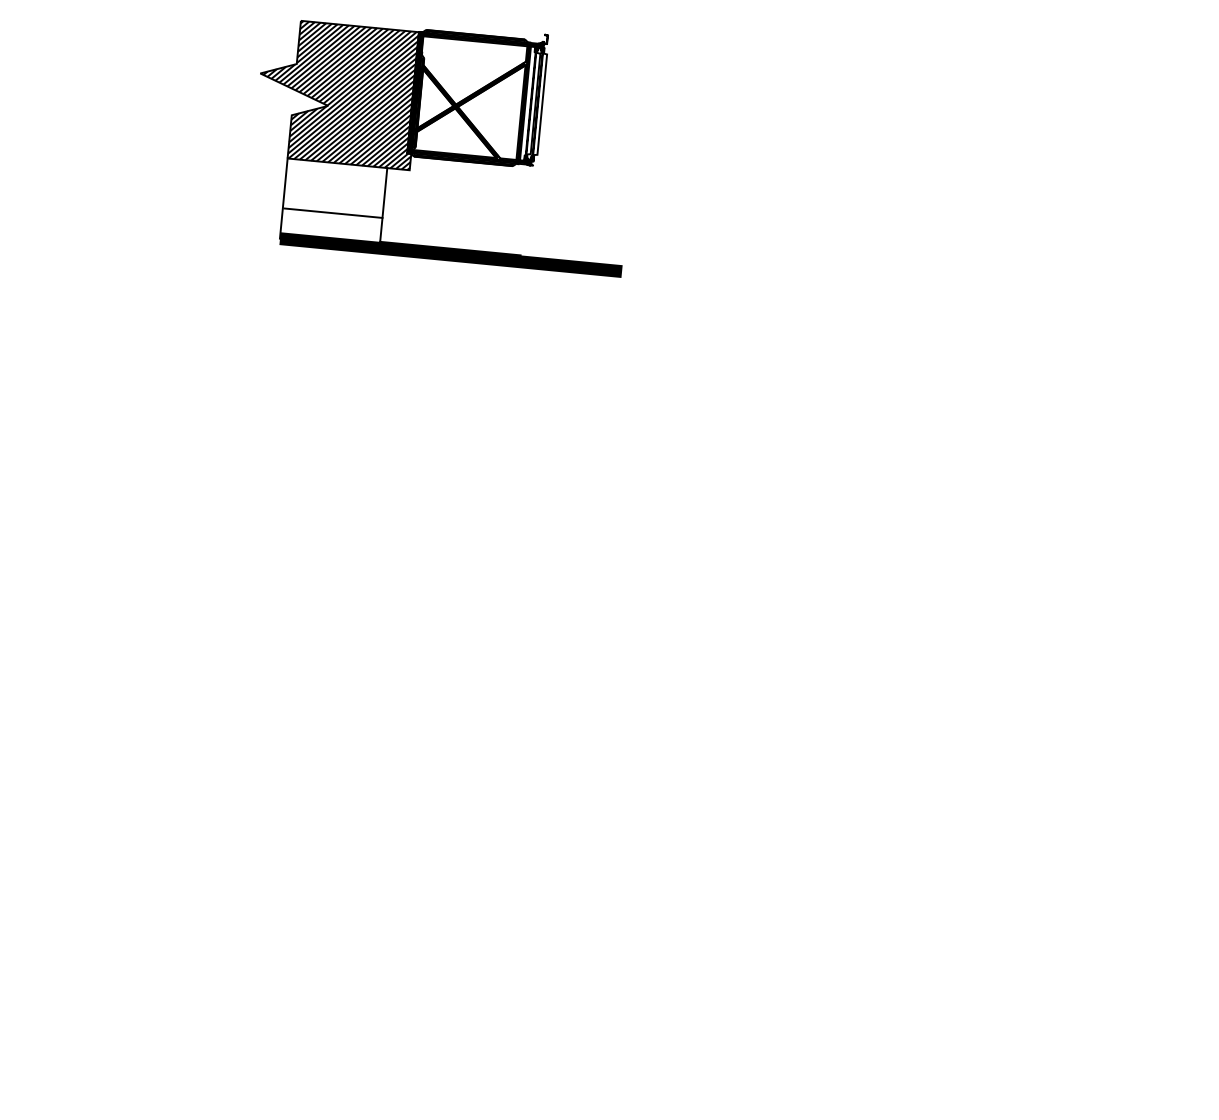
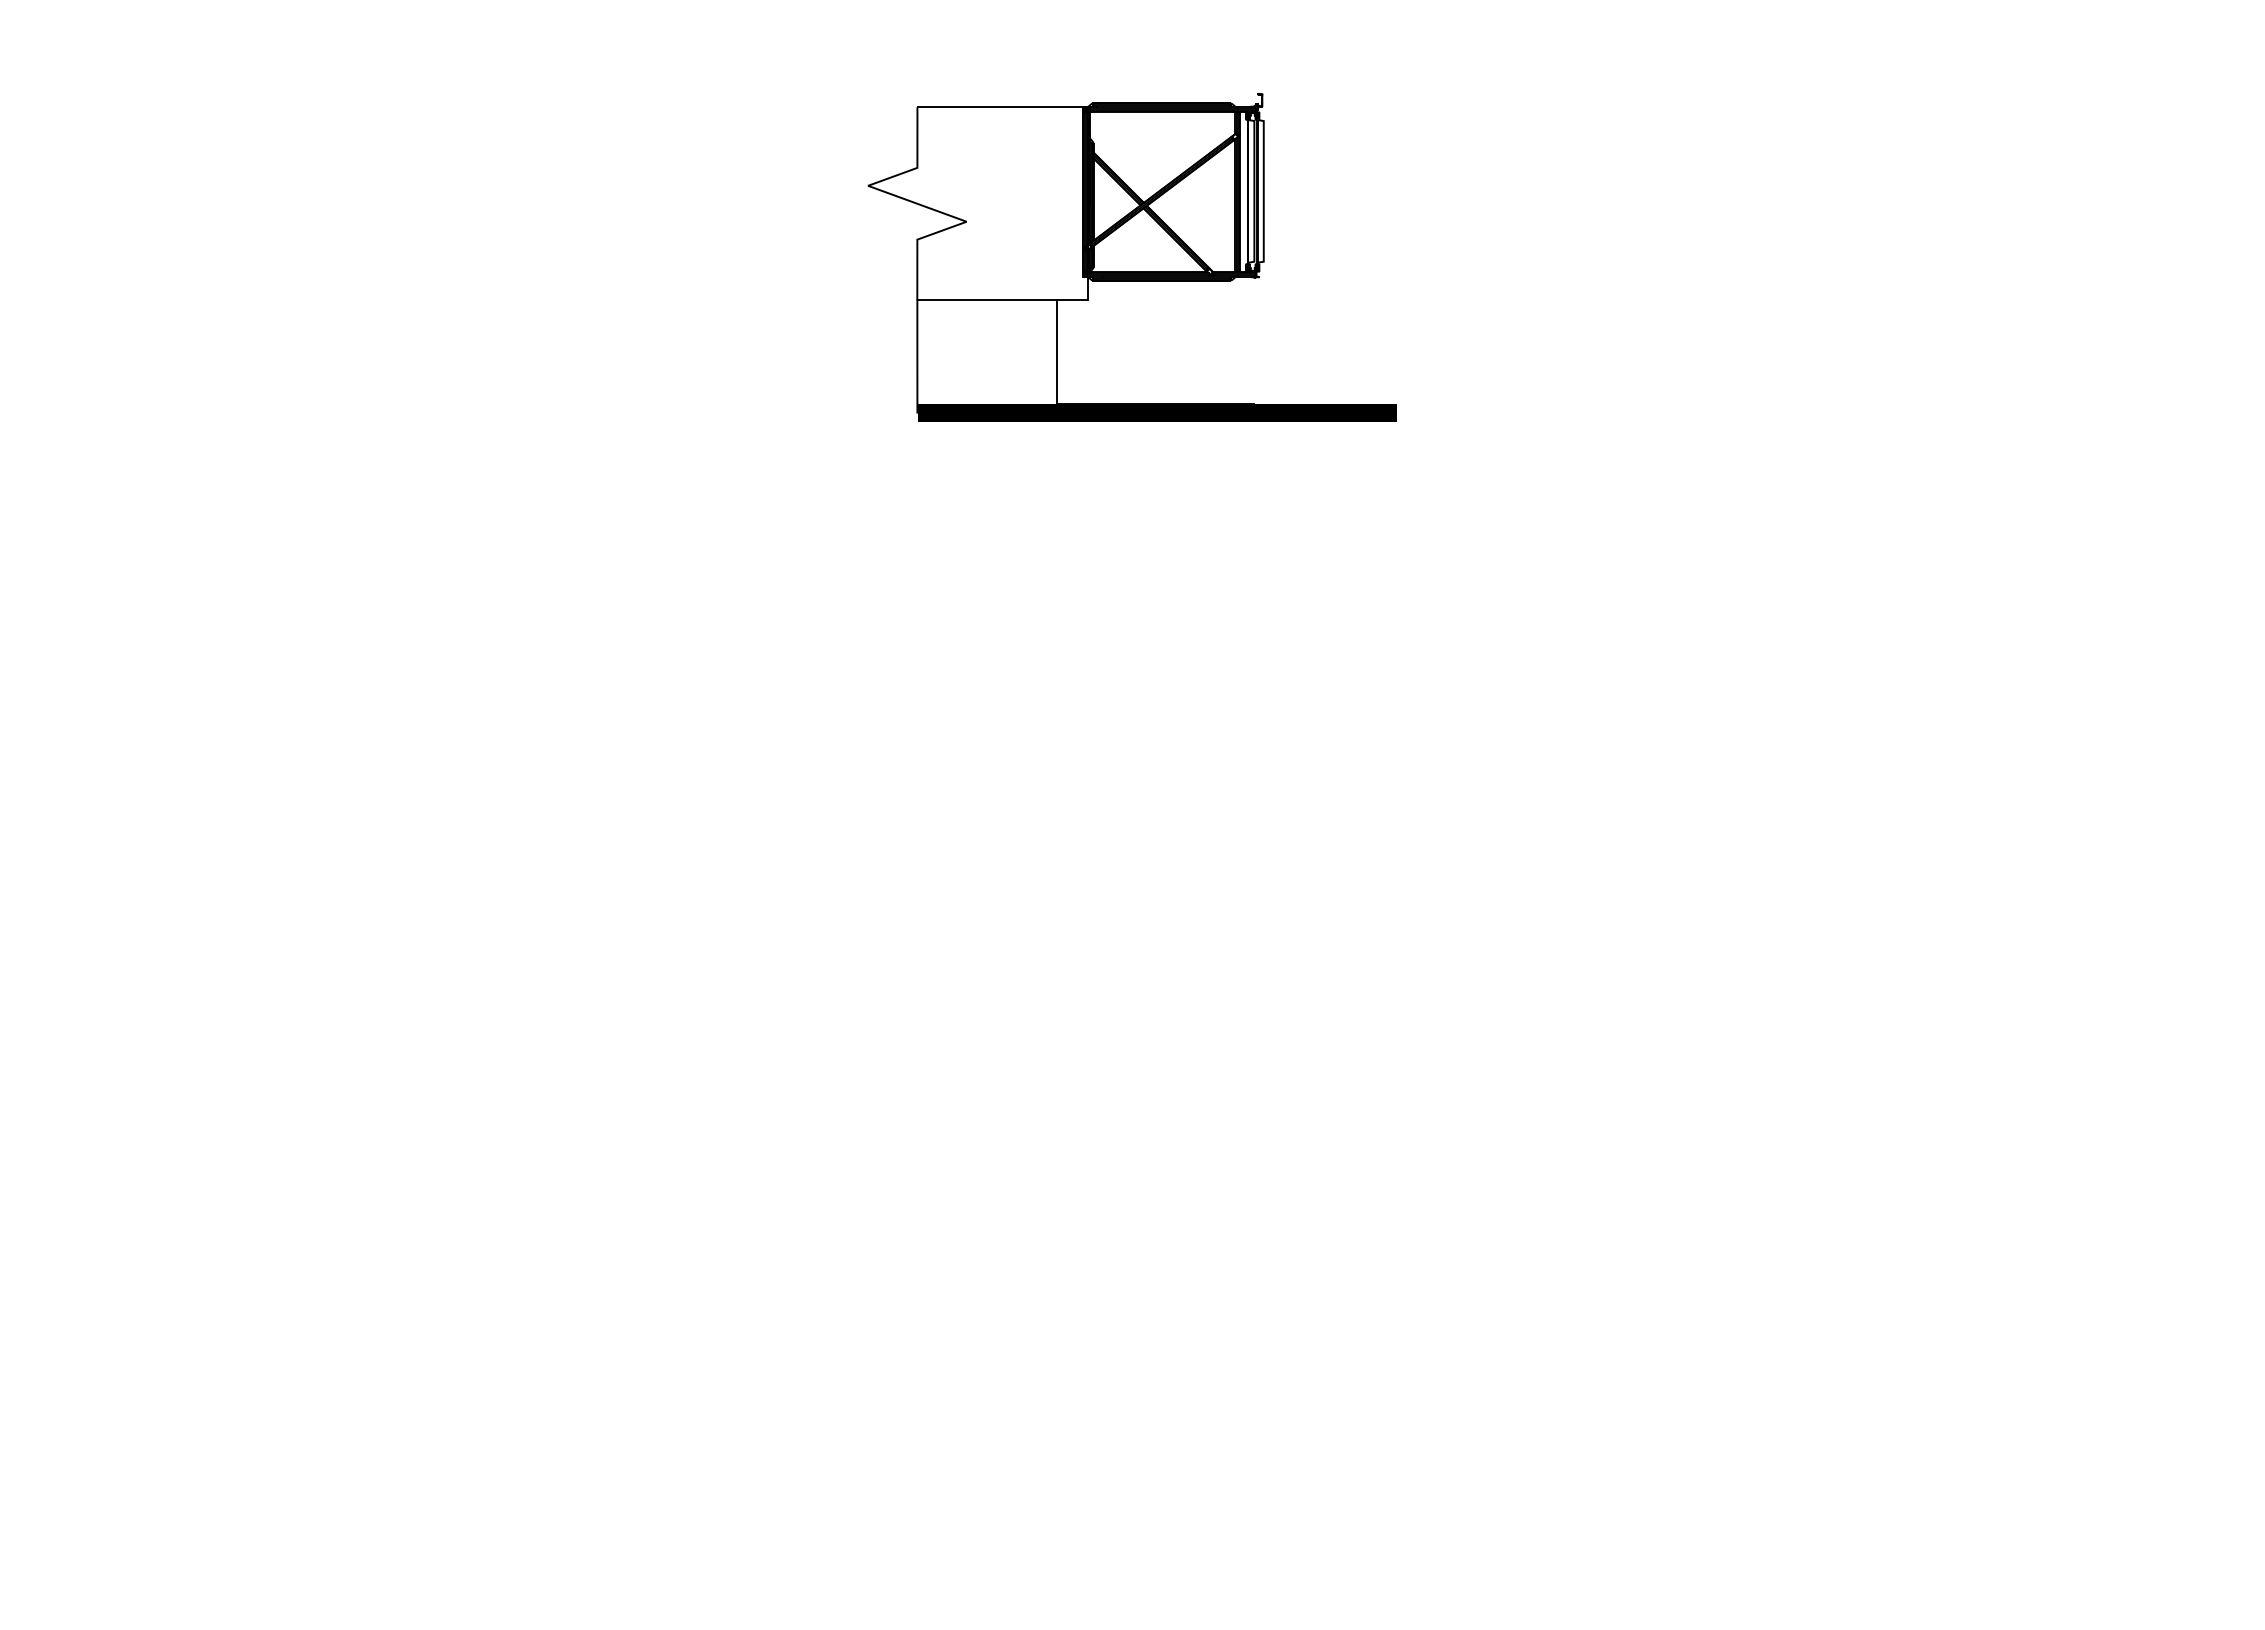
hatch: (339, 93) -> (980, 203), removed
line: (333, 213) -> (988, 370), removed

